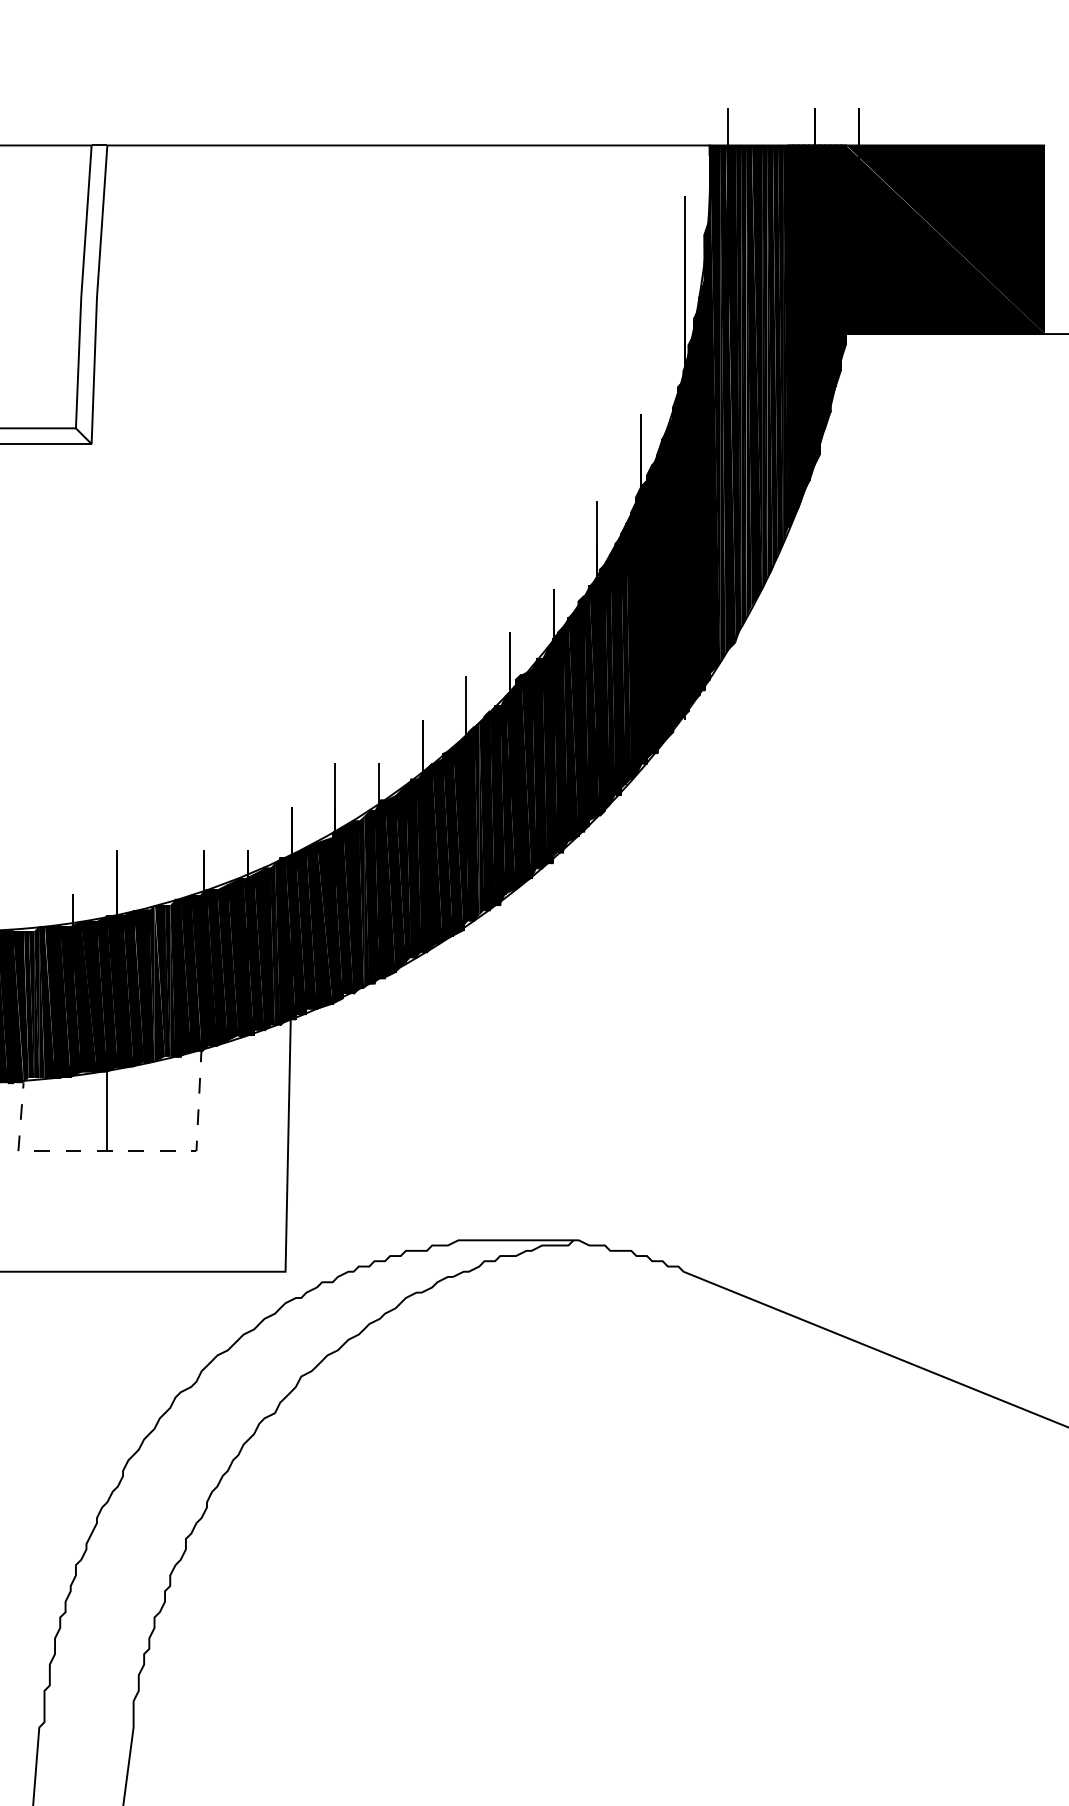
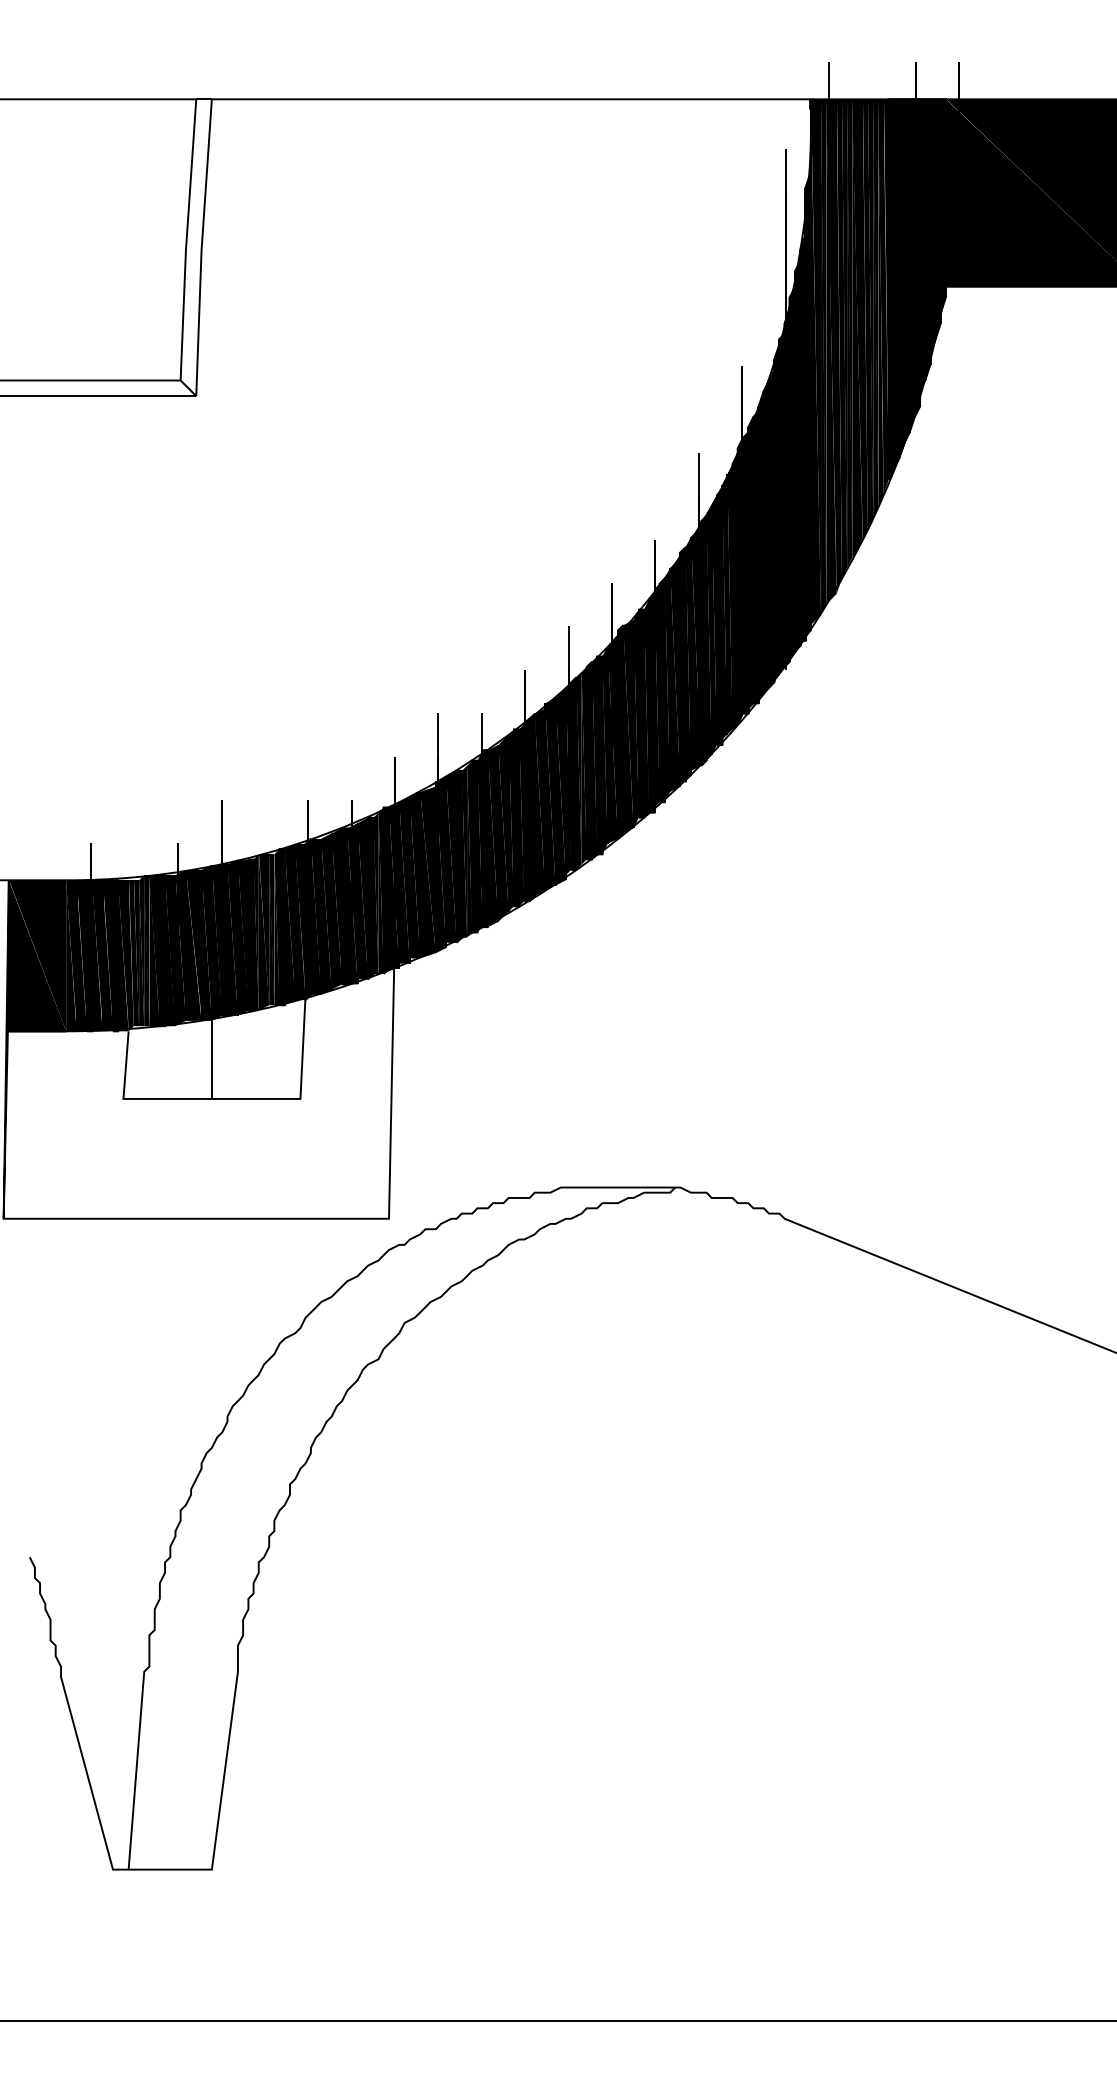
line: (126, 1150) -> (230, 1098), dashed -> solid

